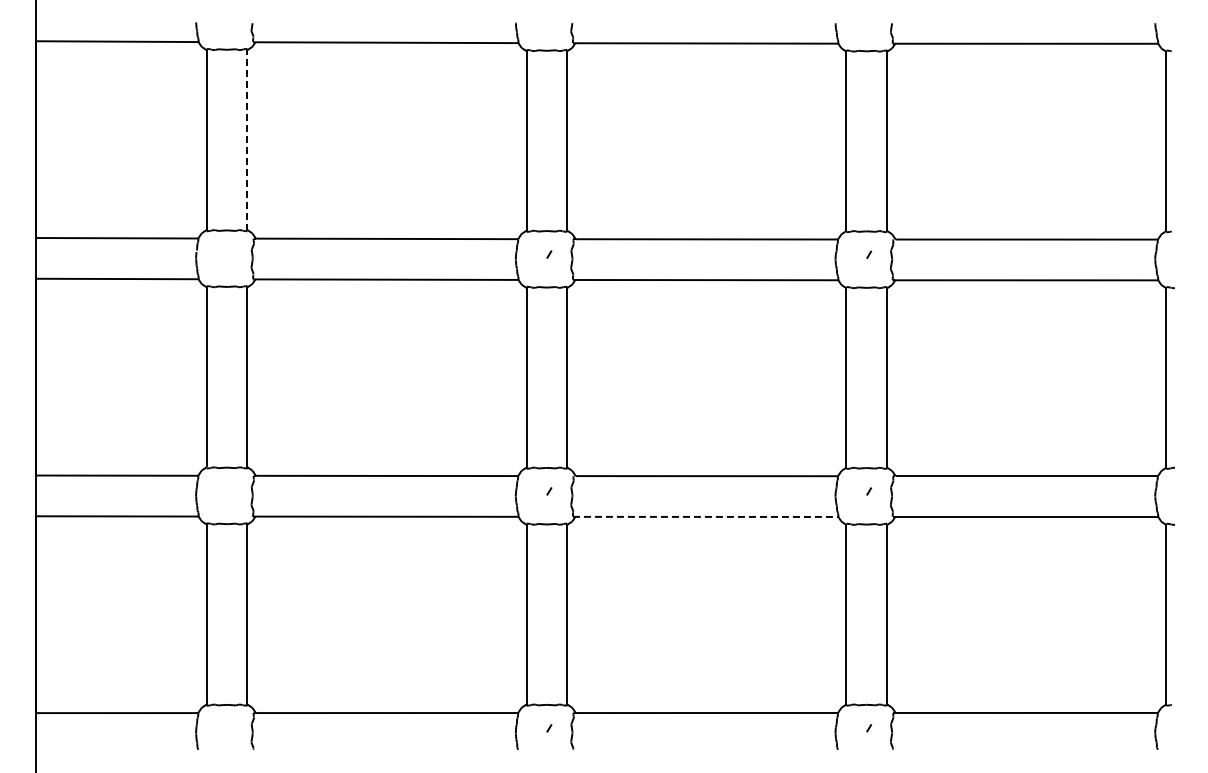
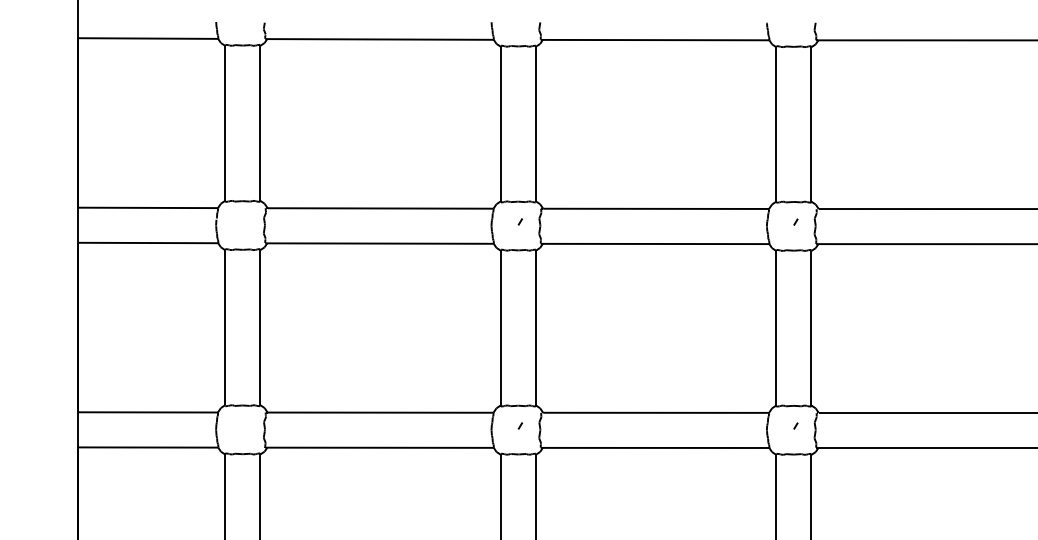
line: (247, 139) -> (260, 122), dashed -> solid
line: (705, 516) -> (654, 447), dashed -> solid

